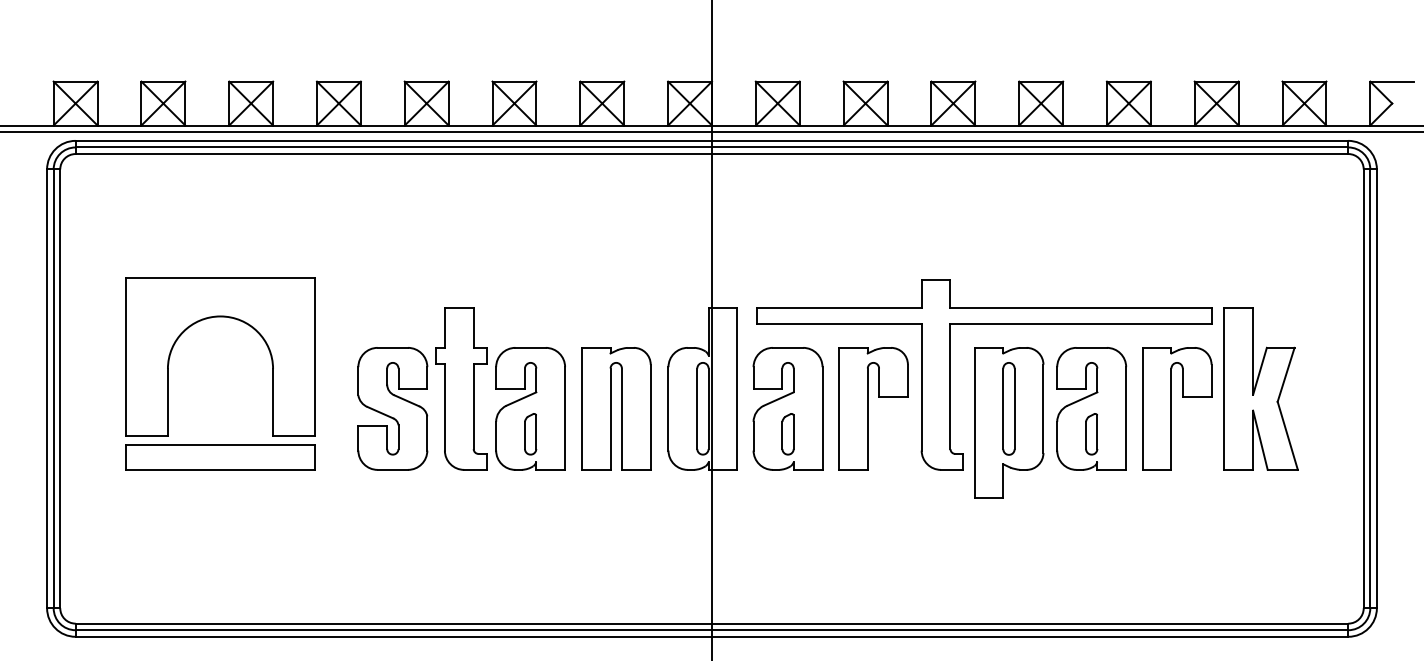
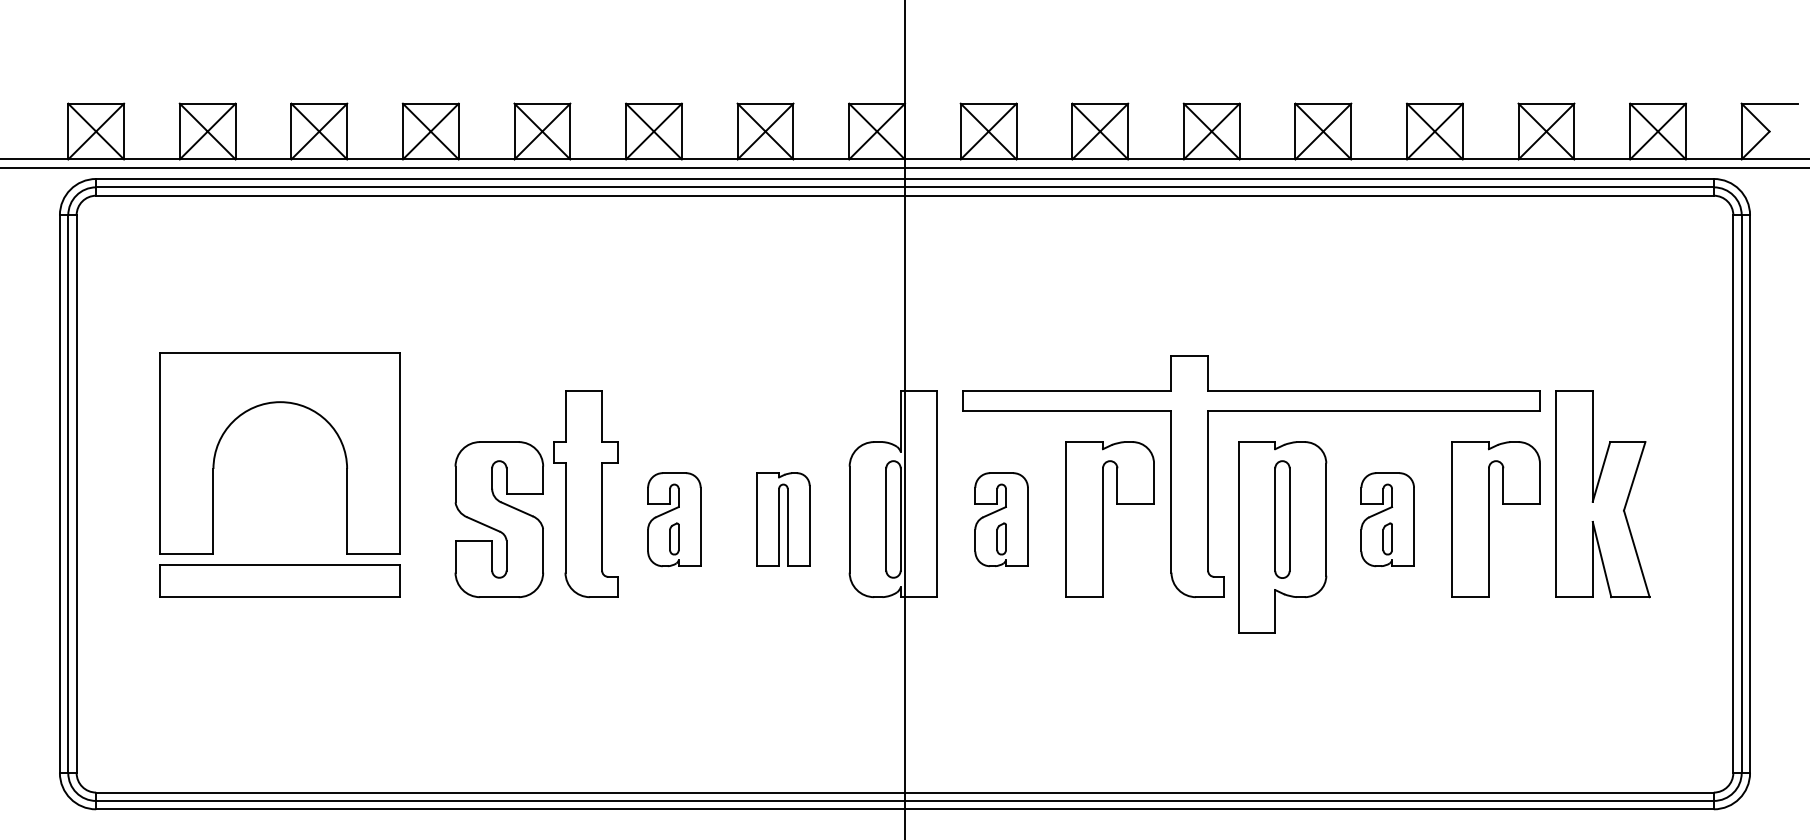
part: (530, 408) -> (674, 519), size x0.6
part: (616, 408) -> (783, 519), size x0.6
part: (787, 408) -> (1000, 519), size x0.6
part: (1091, 408) -> (1387, 519), size x0.6

